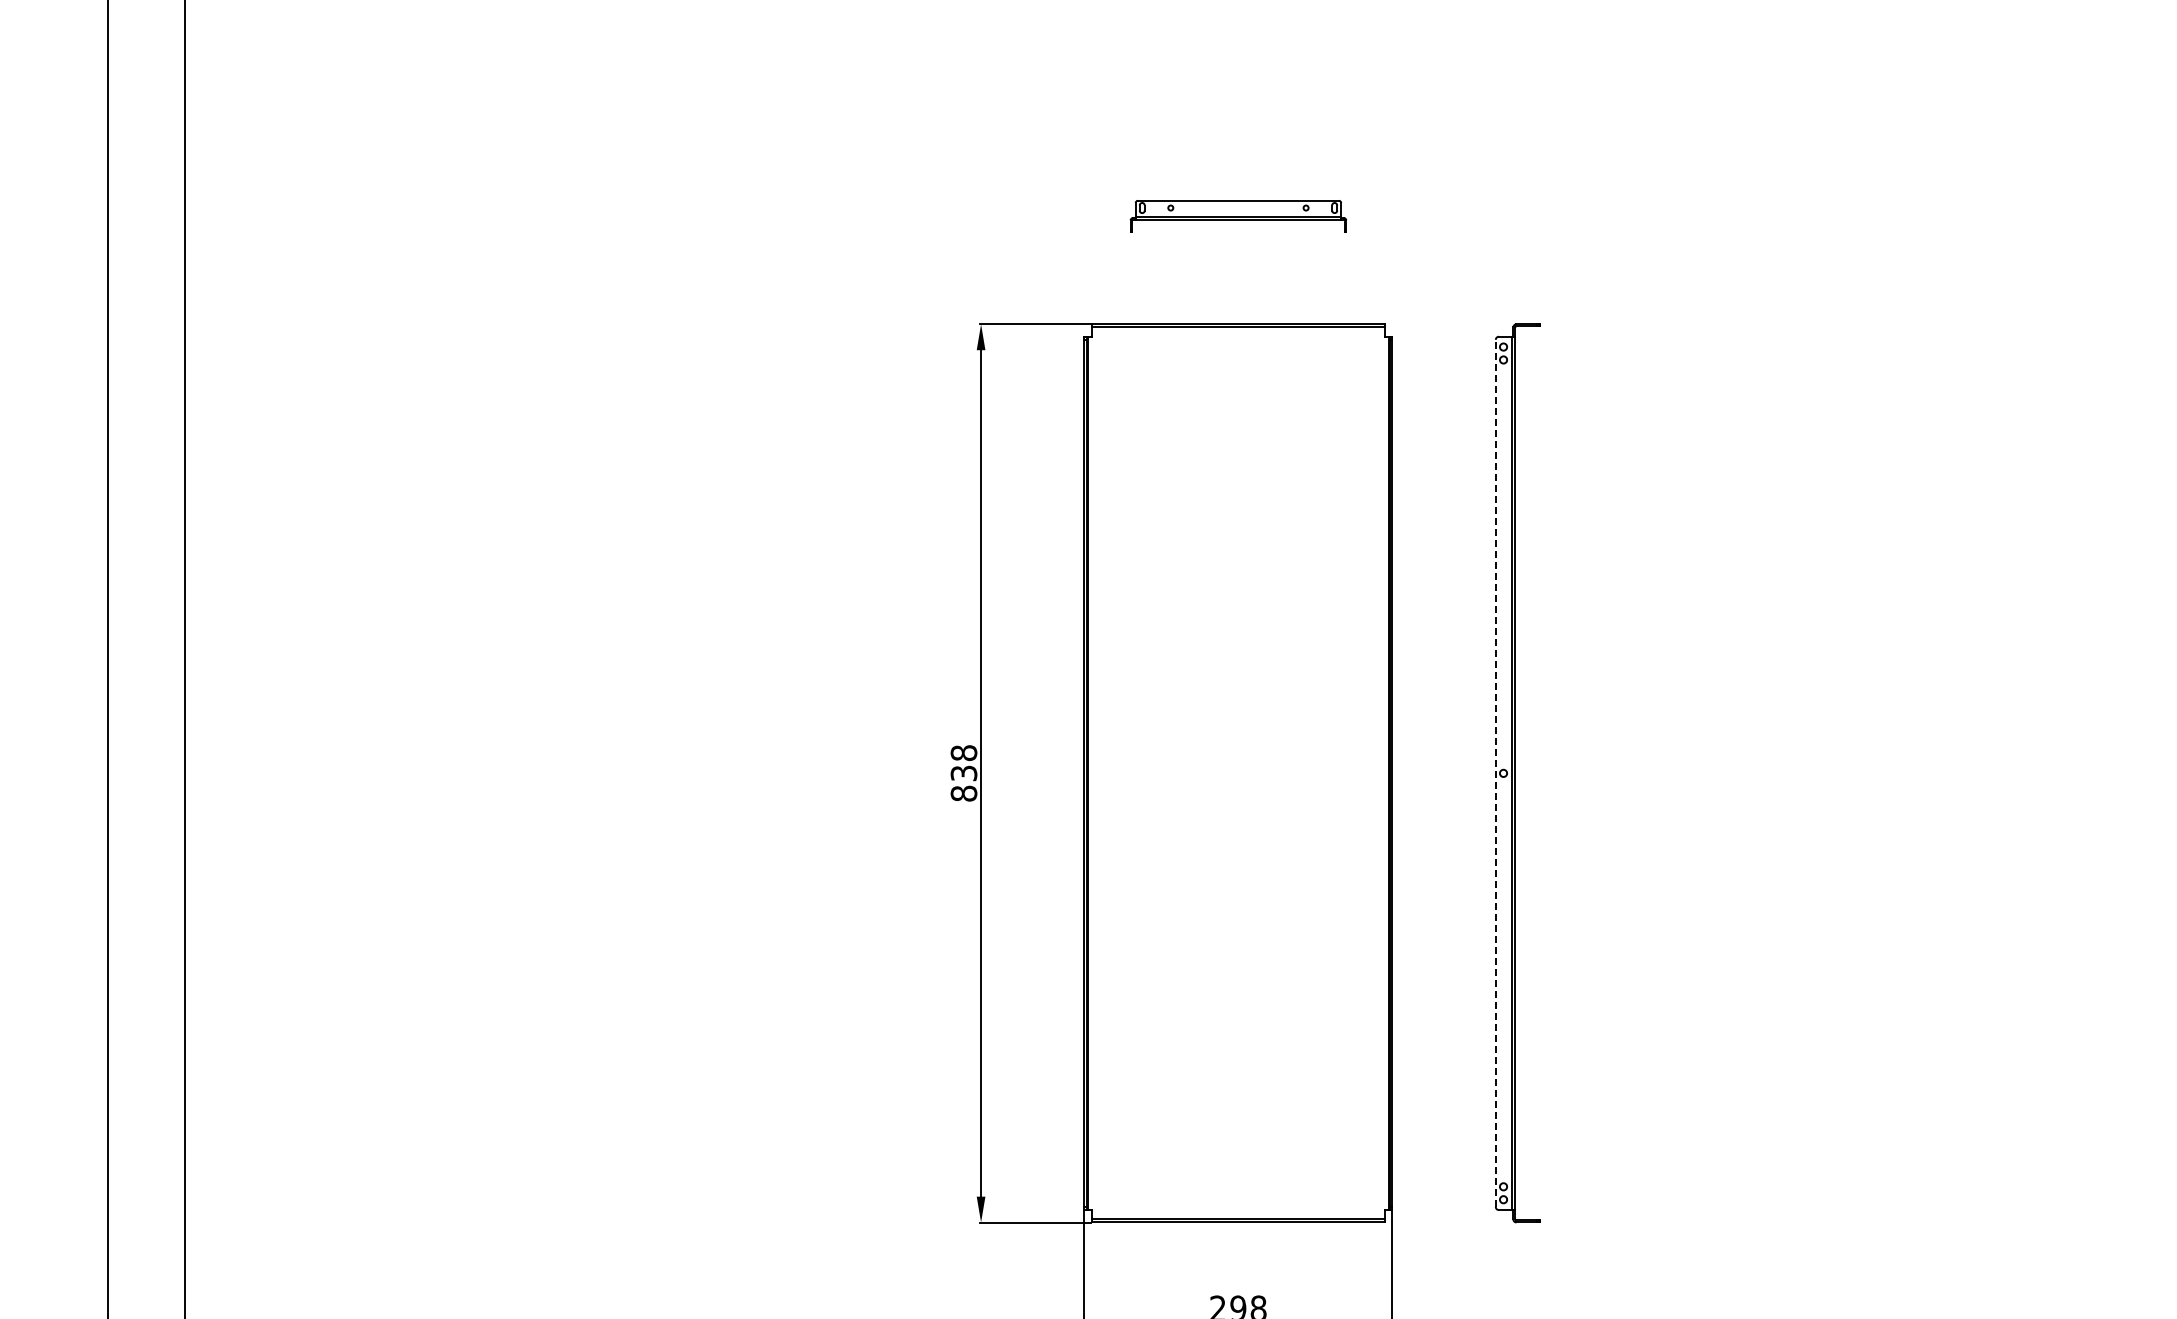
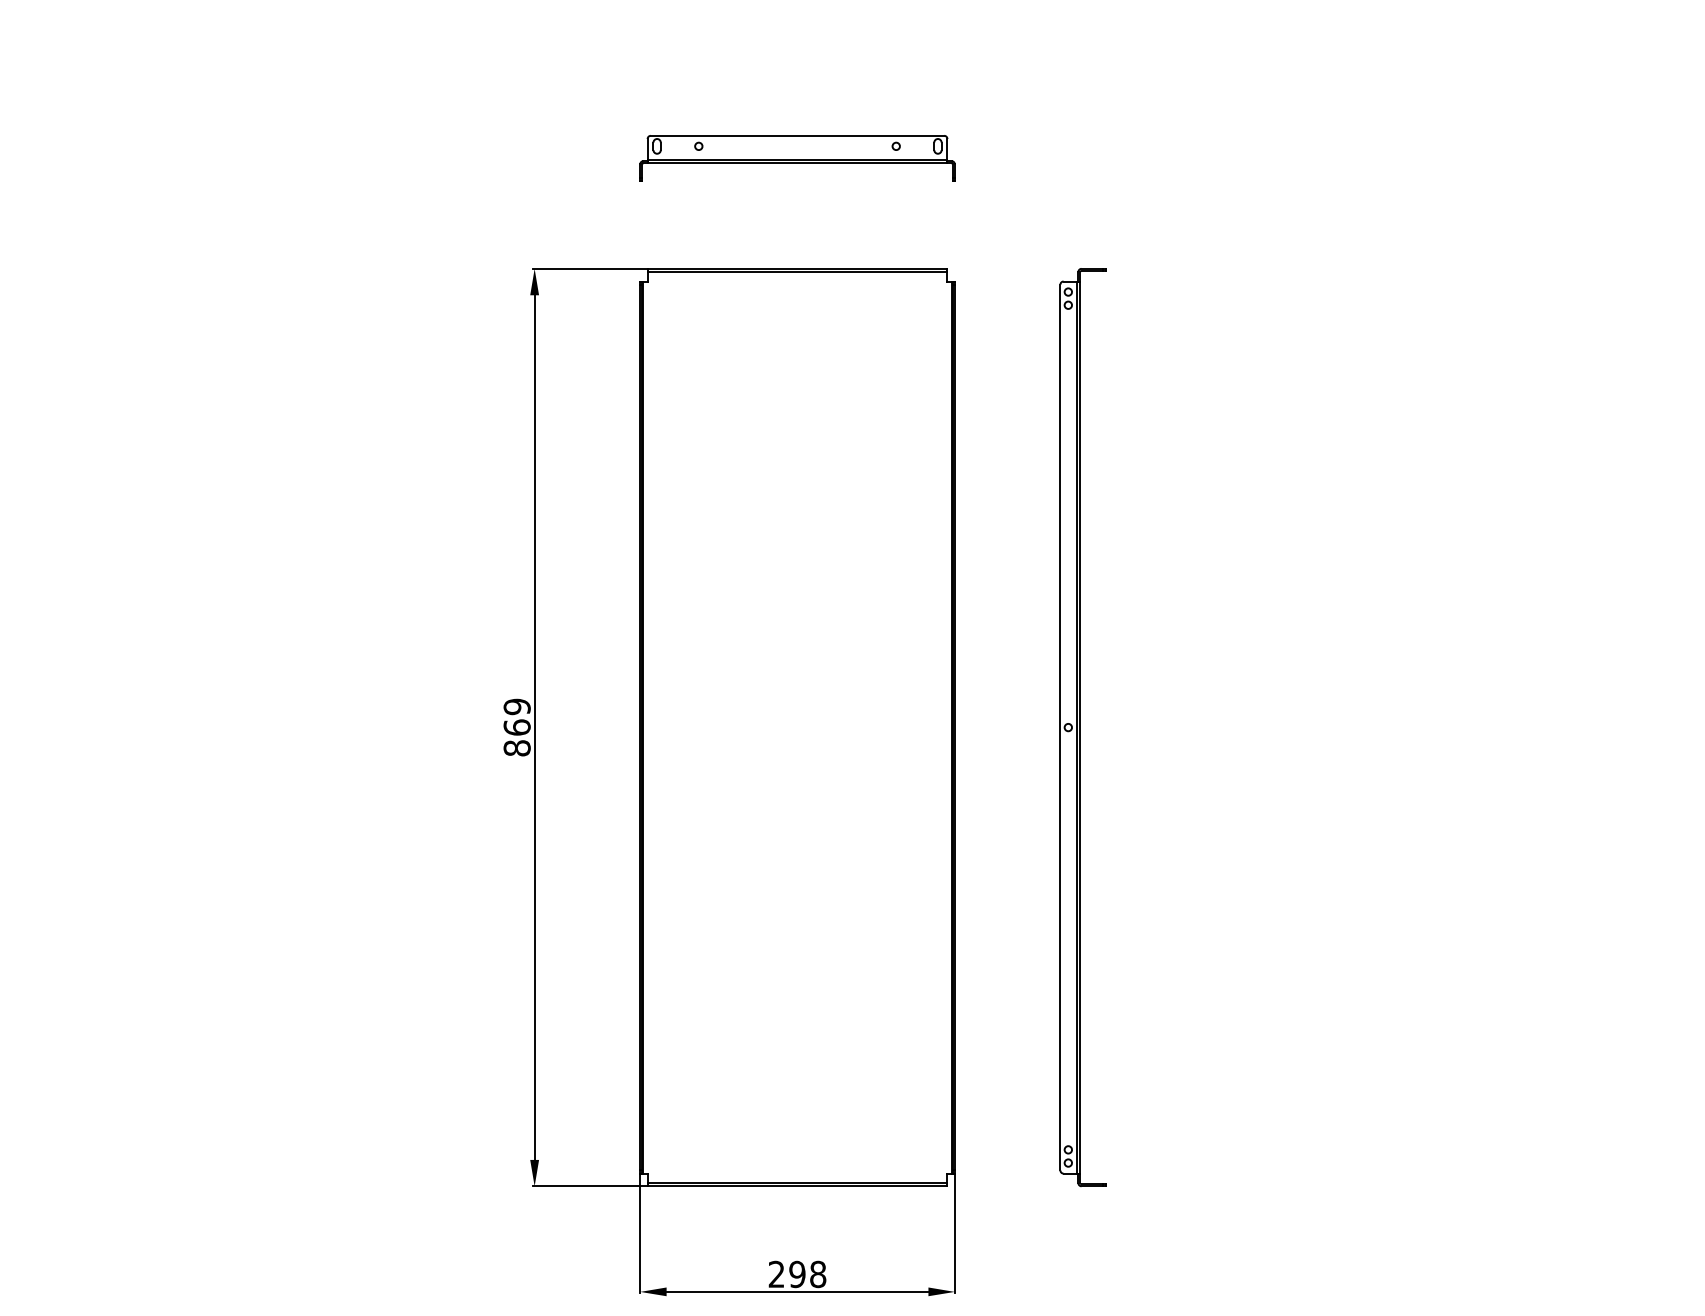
part: (1238, 216) -> (797, 158), size x1.43
text: (963, 763) -> (516, 717), 838 -> 869
line: (1495, 773) -> (1060, 727), dashed -> solid

